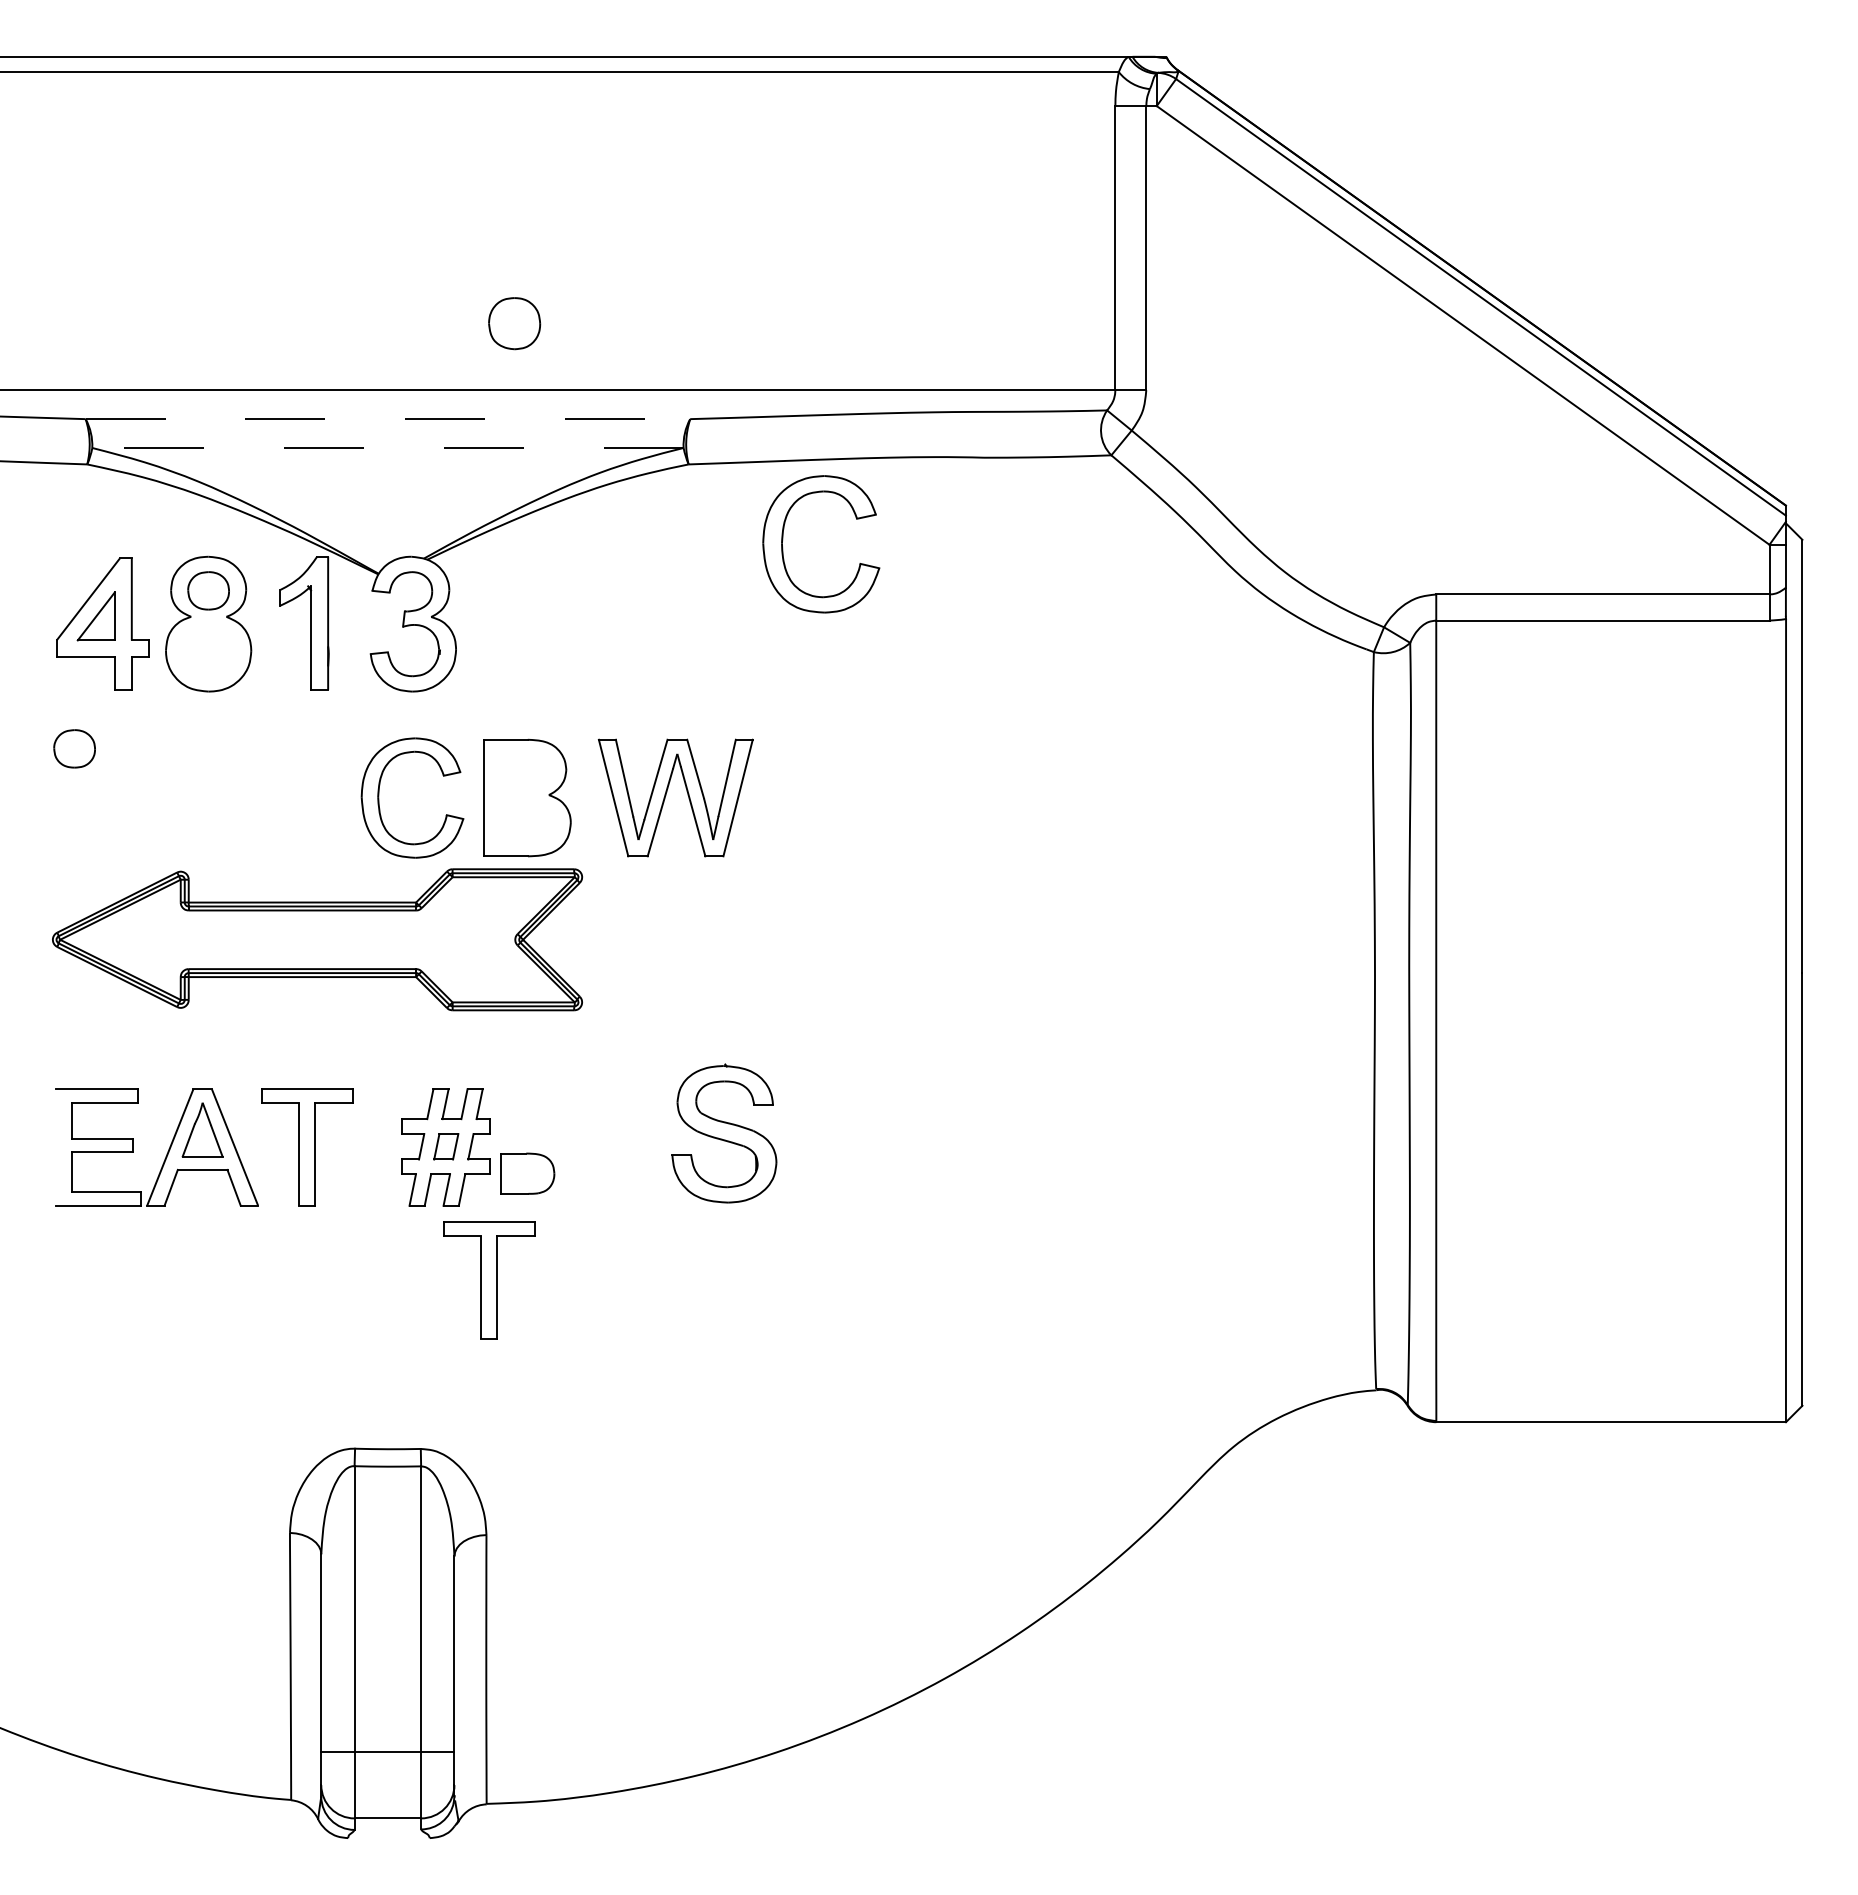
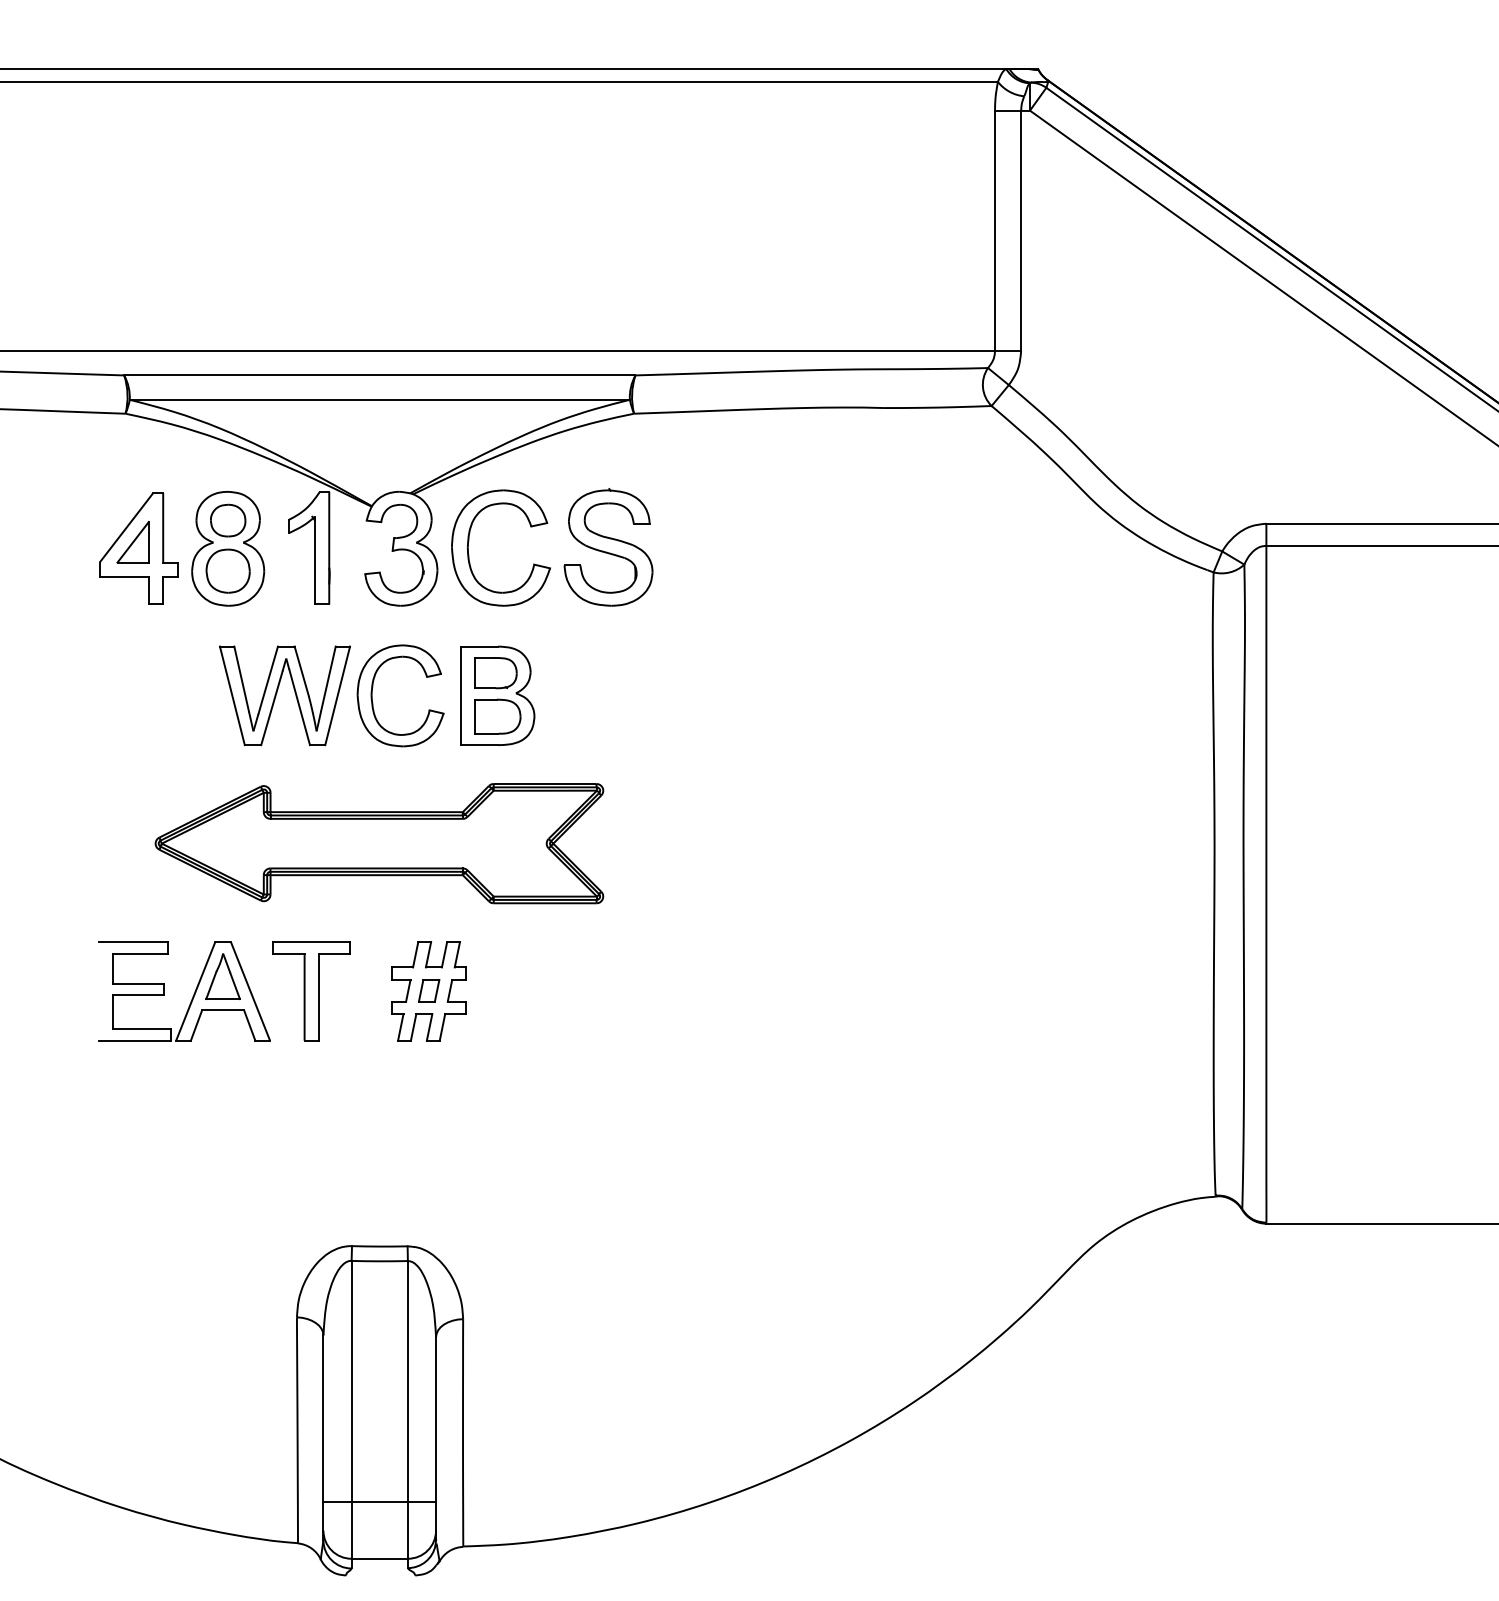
part: (514, 323) -> (228, 571), moved
line: (388, 419) -> (380, 375), dashed -> solid
line: (387, 447) -> (379, 399), dashed -> solid
part: (783, 548) -> (469, 551), moved
part: (74, 748) -> (114, 653), removed
part: (525, 770) -> (496, 672), added
part: (666, 795) -> (277, 693), moved
part: (317, 939) -> (379, 843), moved
part: (724, 1133) -> (608, 547), moved
part: (527, 1173) -> (497, 716), moved
part: (489, 1280) -> (465, 1103), removed

